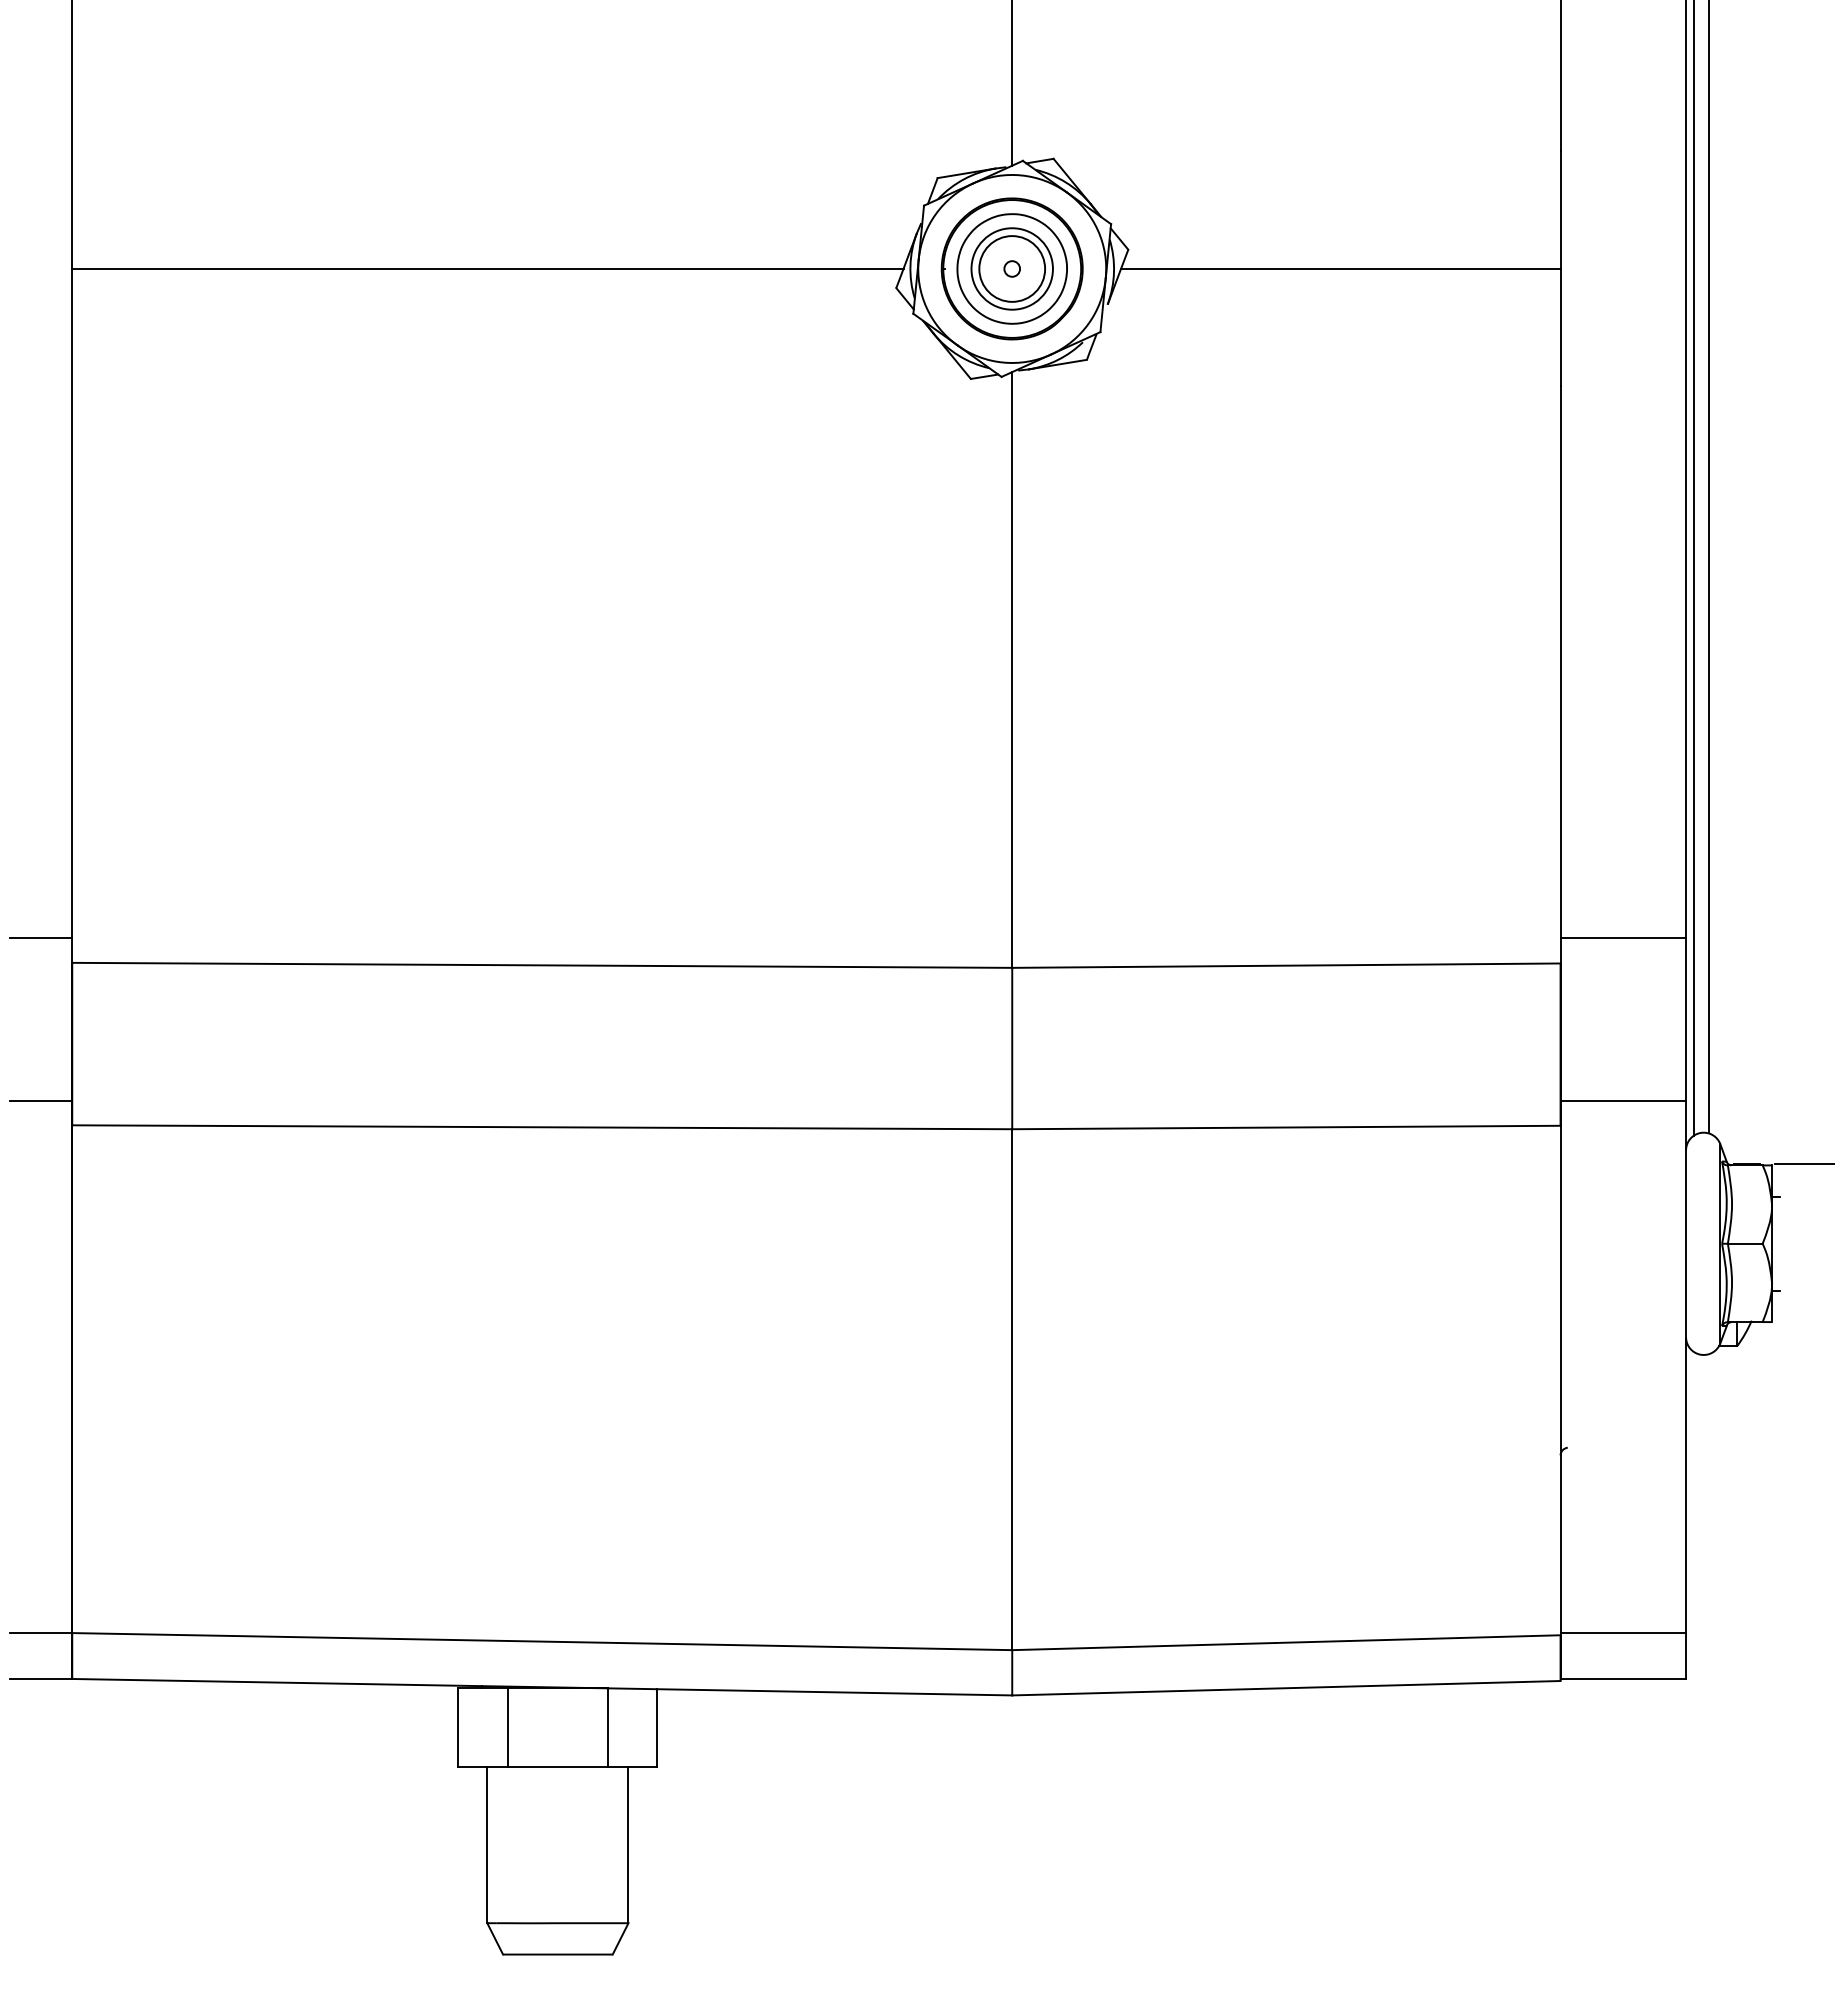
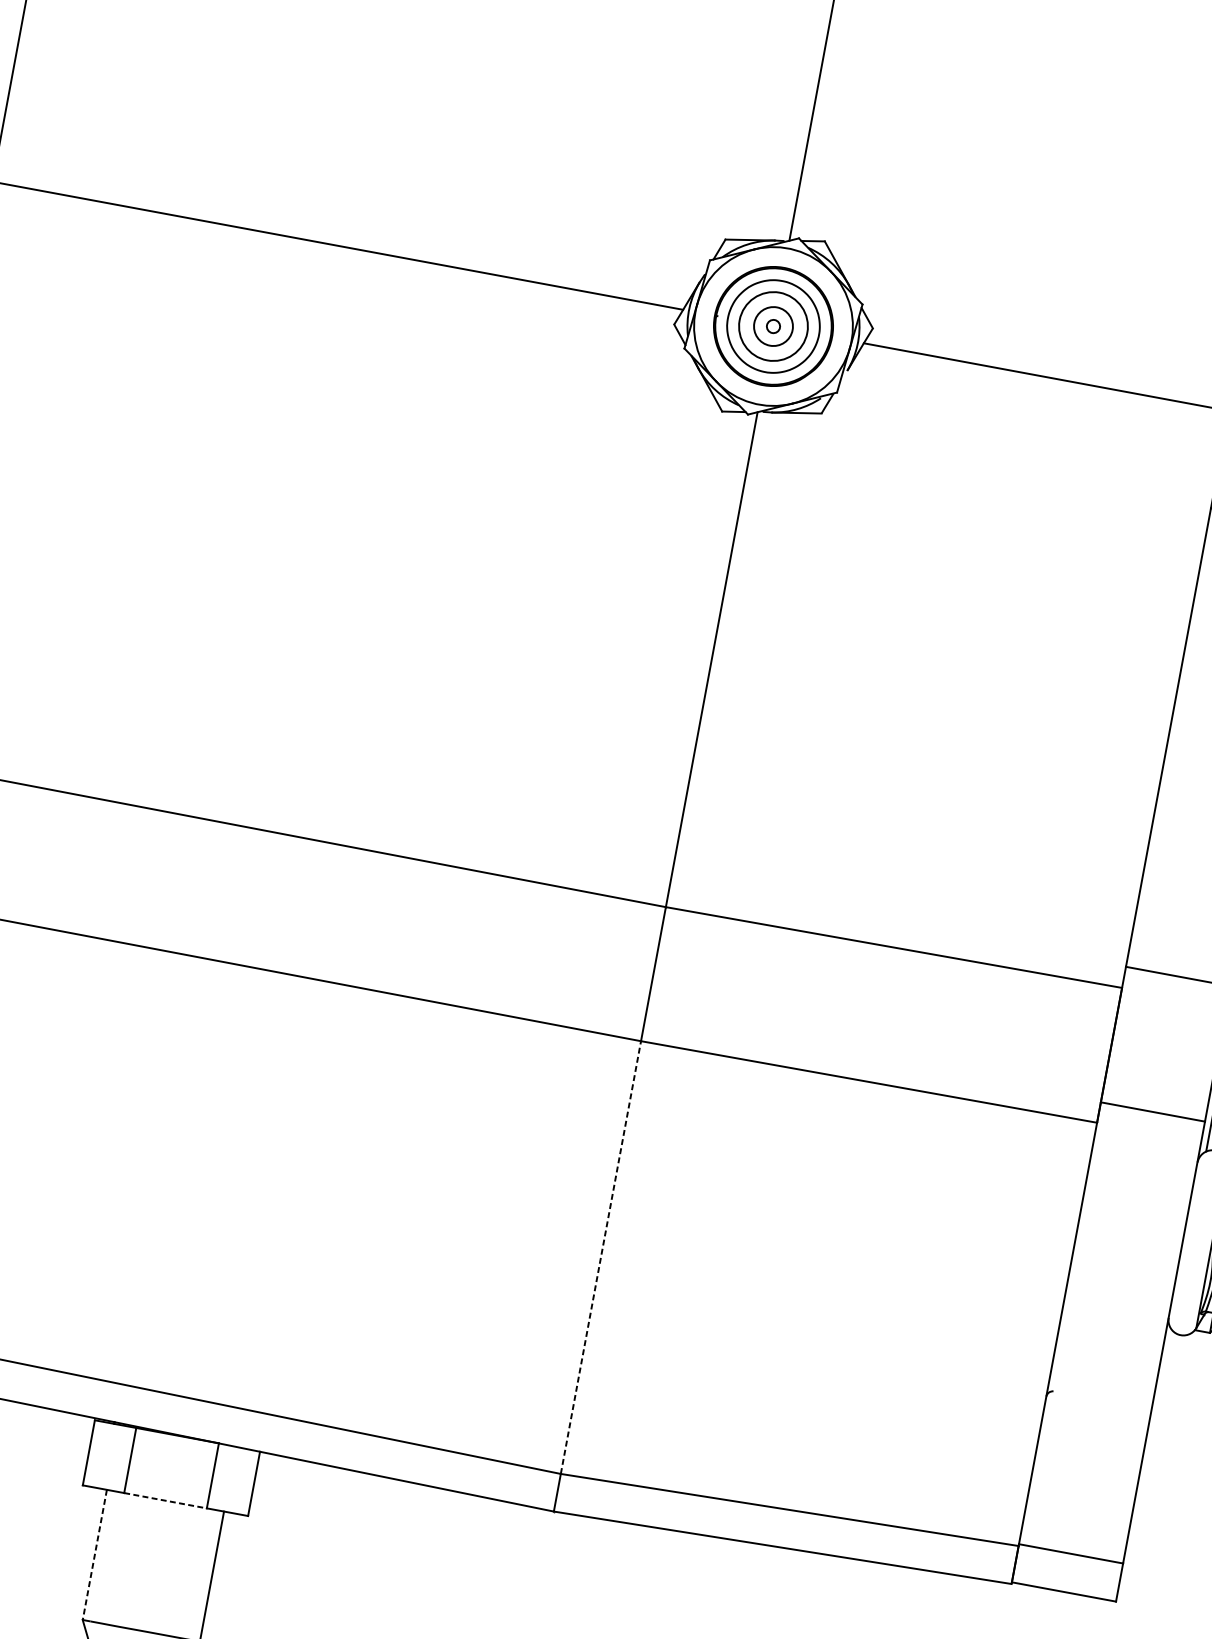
circle: (1012, 268) -> (773, 326), size x0.7
line: (1012, 1389) -> (601, 1257), solid -> dashed
line: (557, 1766) -> (165, 1500), solid -> dashed
line: (487, 1845) -> (94, 1555), solid -> dashed

